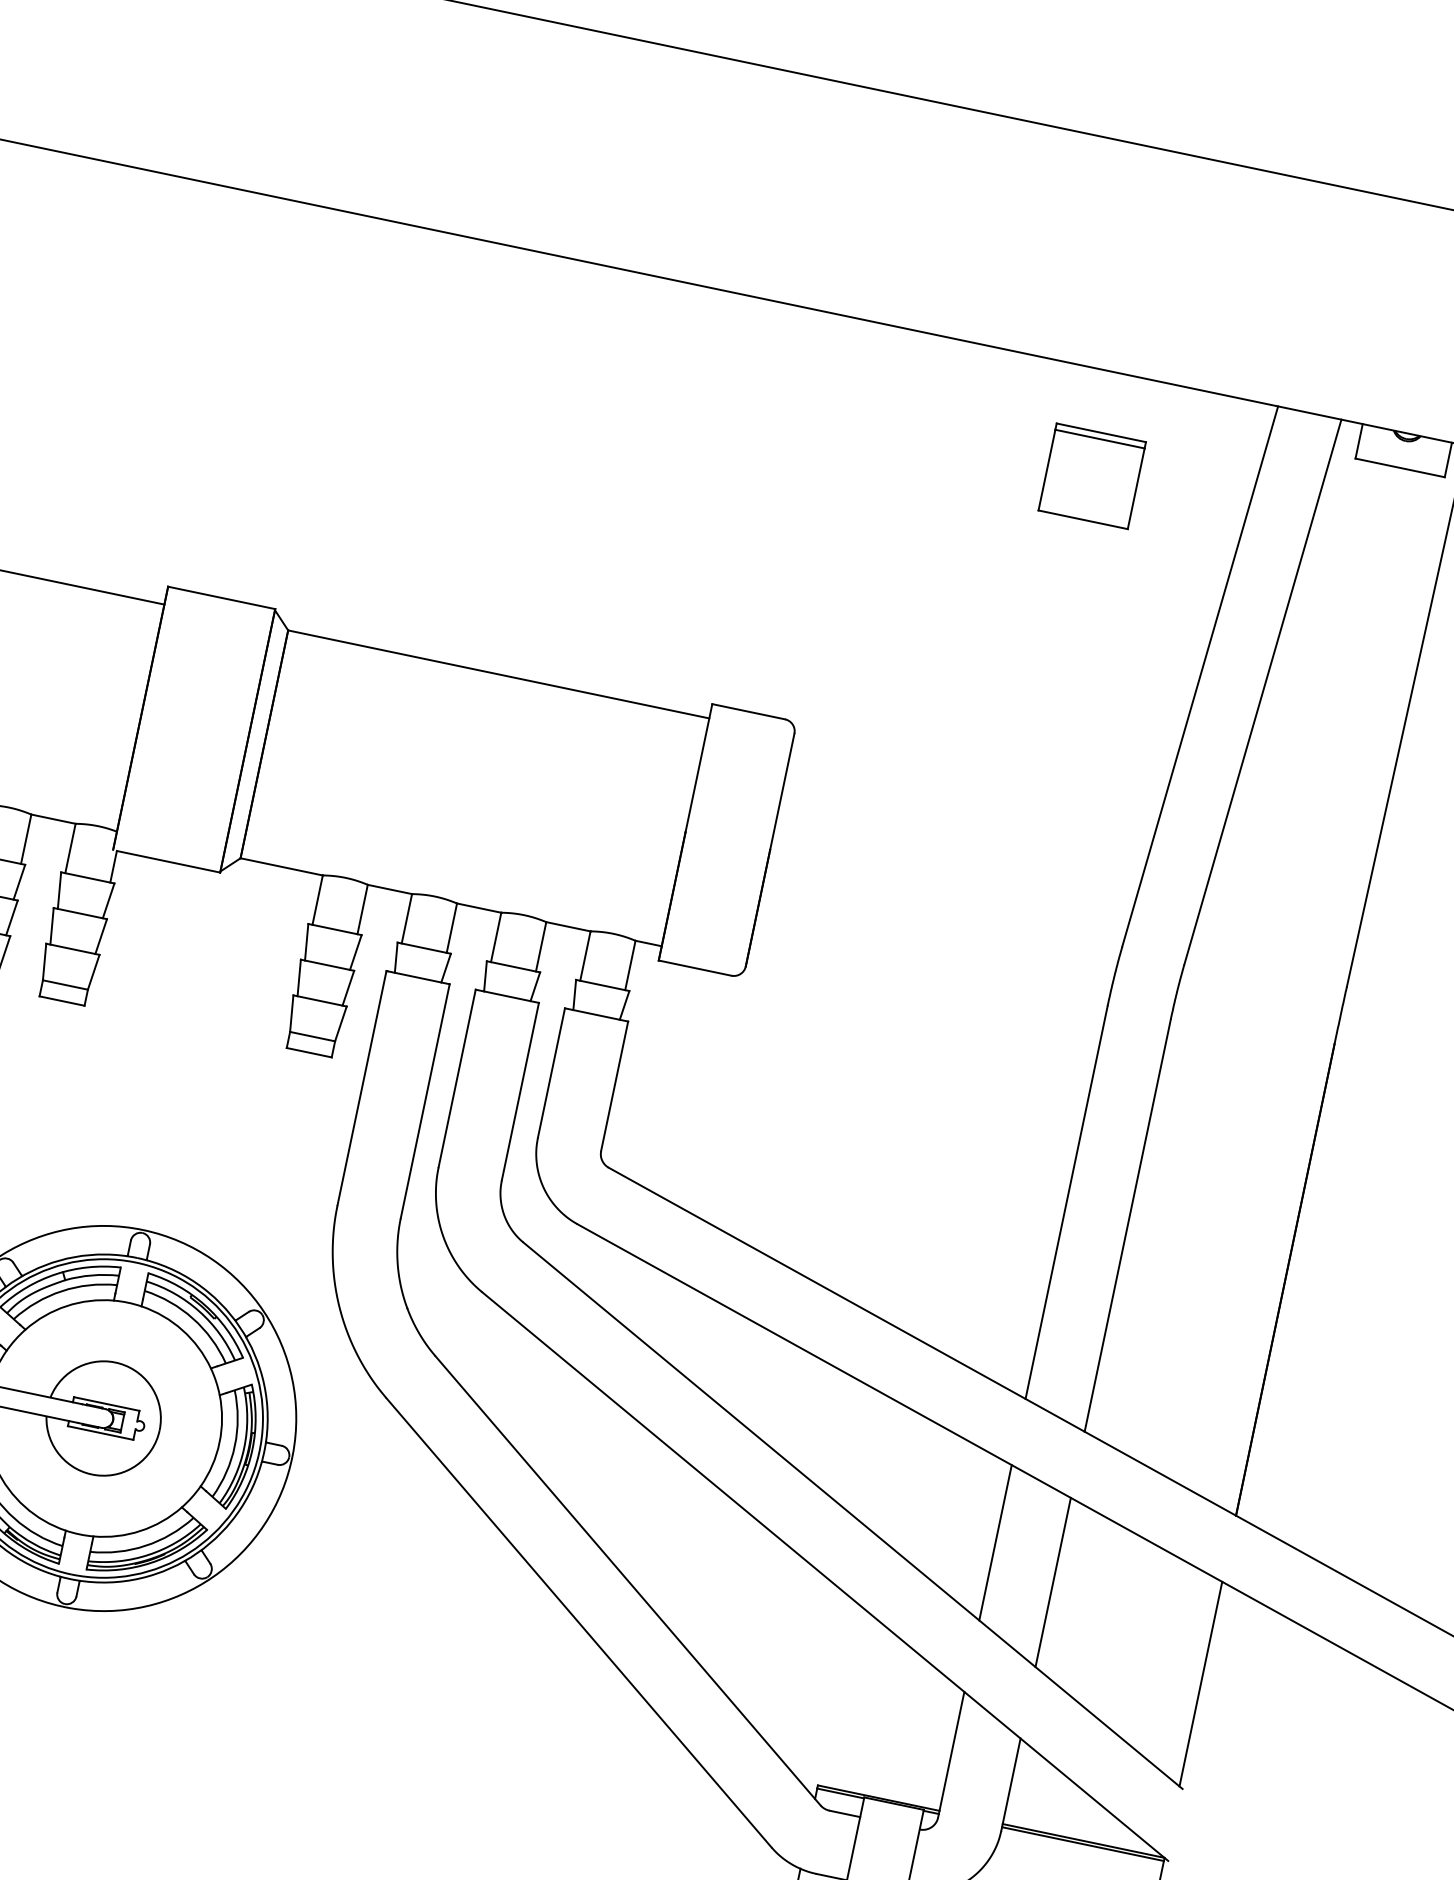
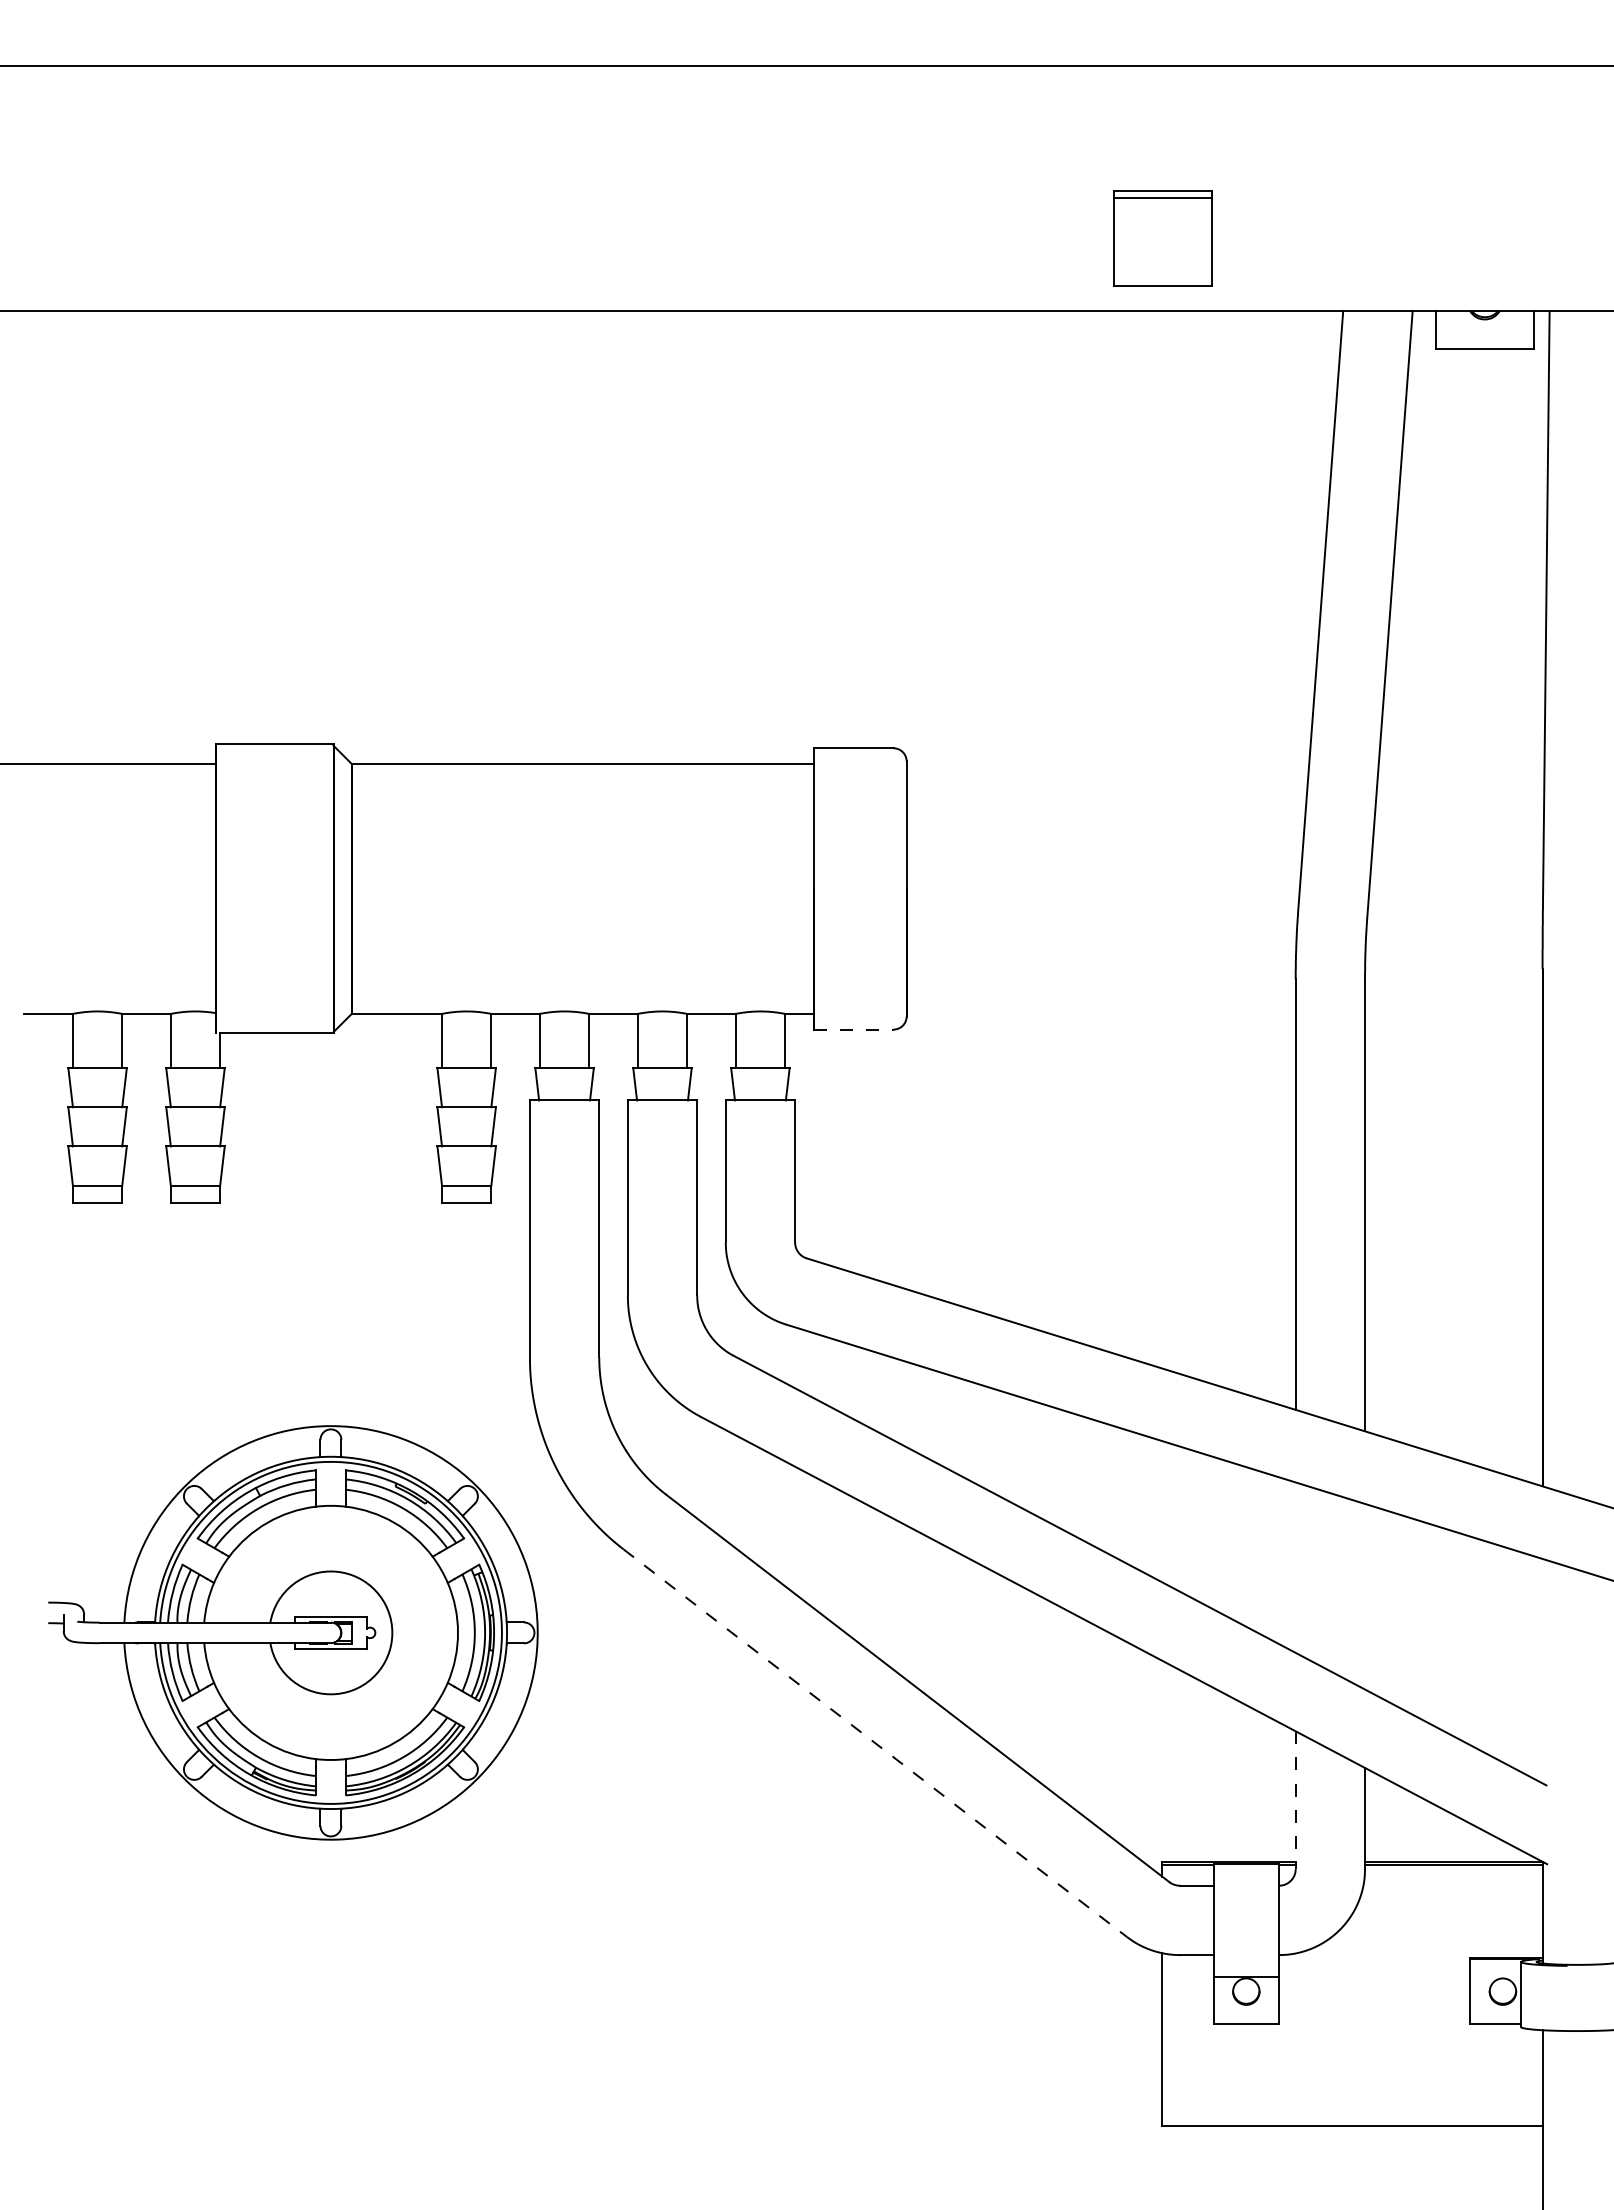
part: (1091, 476) -> (1162, 238), moved
line: (694, 968) -> (853, 1029), solid -> dashed
line: (995, 1542) -> (1295, 1567), removed
line: (1053, 1582) -> (1365, 1596), removed
line: (579, 1623) -> (875, 1743), solid -> dashed
line: (1200, 1683) -> (1542, 1670), removed
line: (951, 1754) -> (1295, 1800), solid -> dashed

